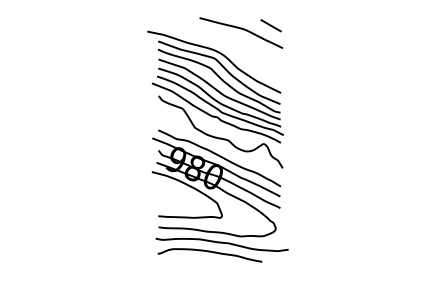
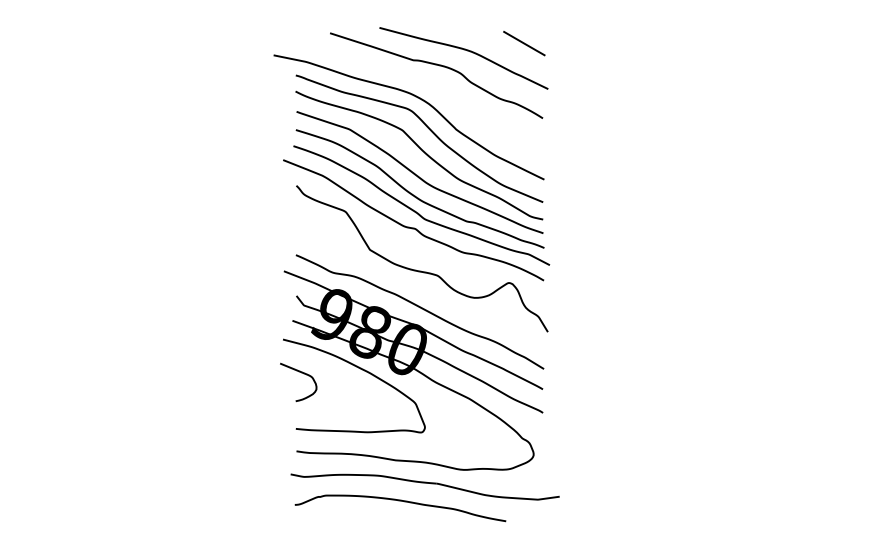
curve: (228, 37) -> (438, 67), added
curve: (161, 189) -> (302, 374), added

